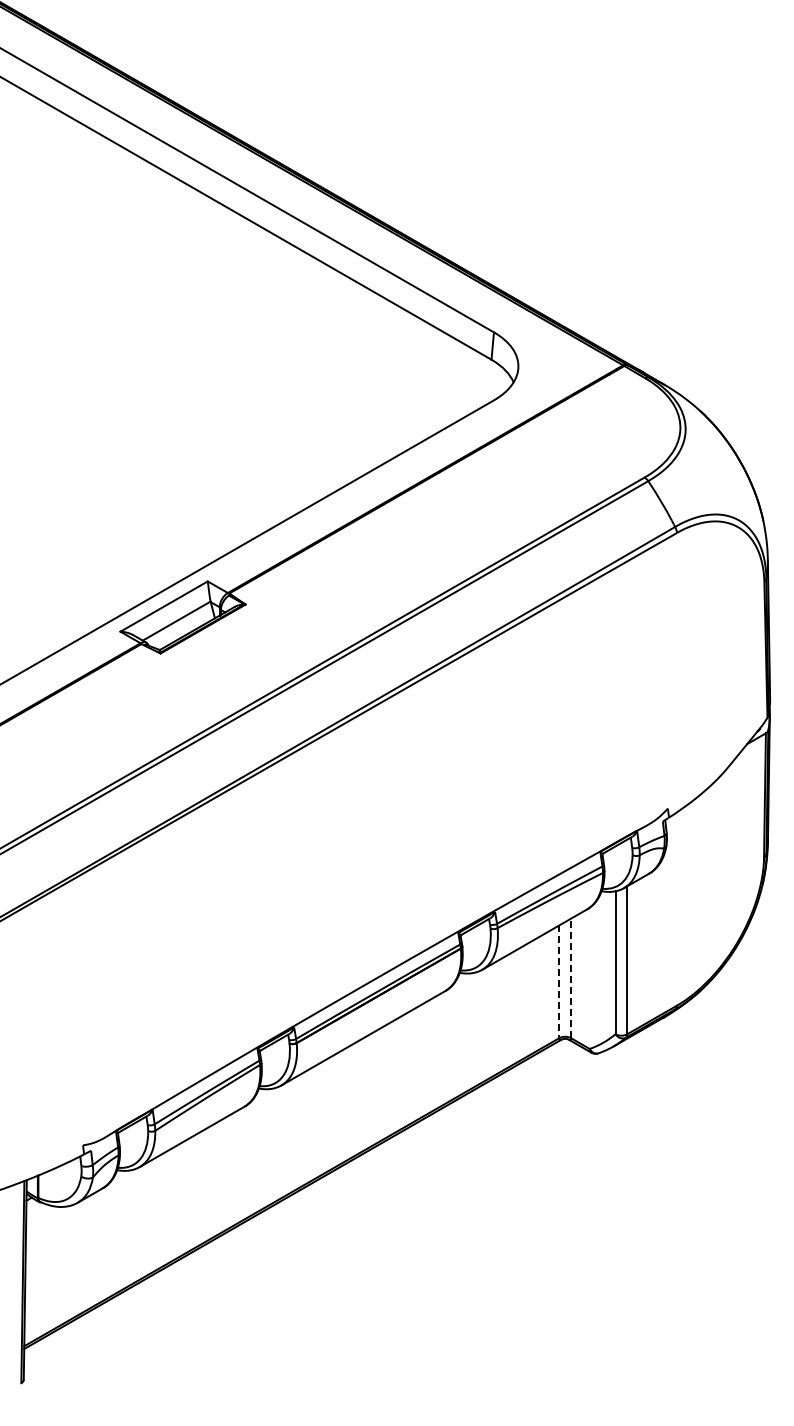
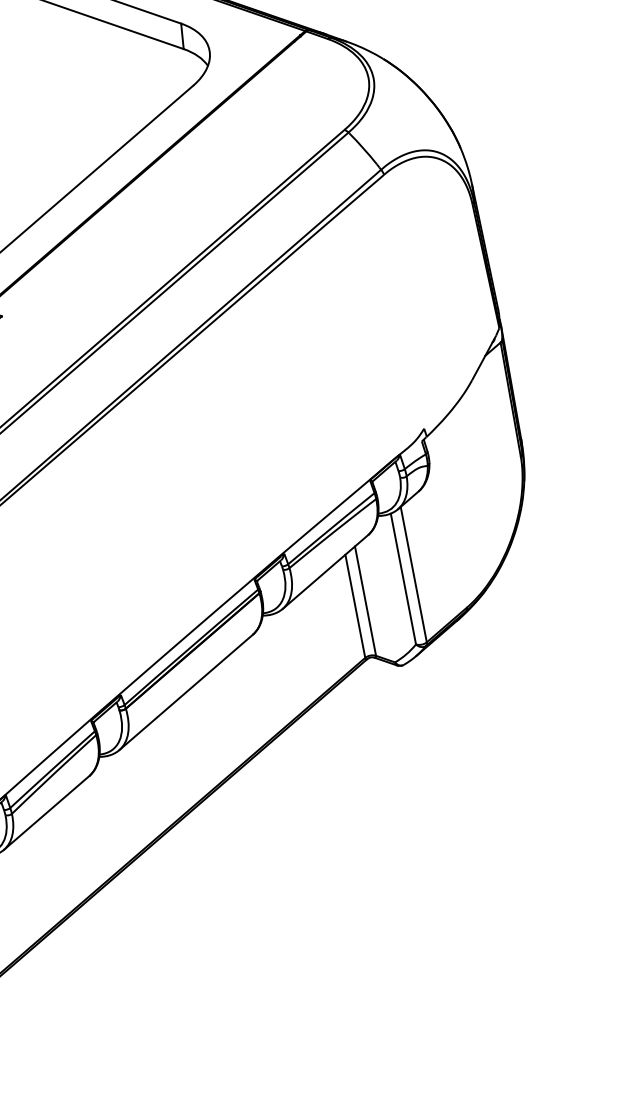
line: (571, 978) -> (365, 601), dashed -> solid
line: (559, 982) -> (355, 606), dashed -> solid

